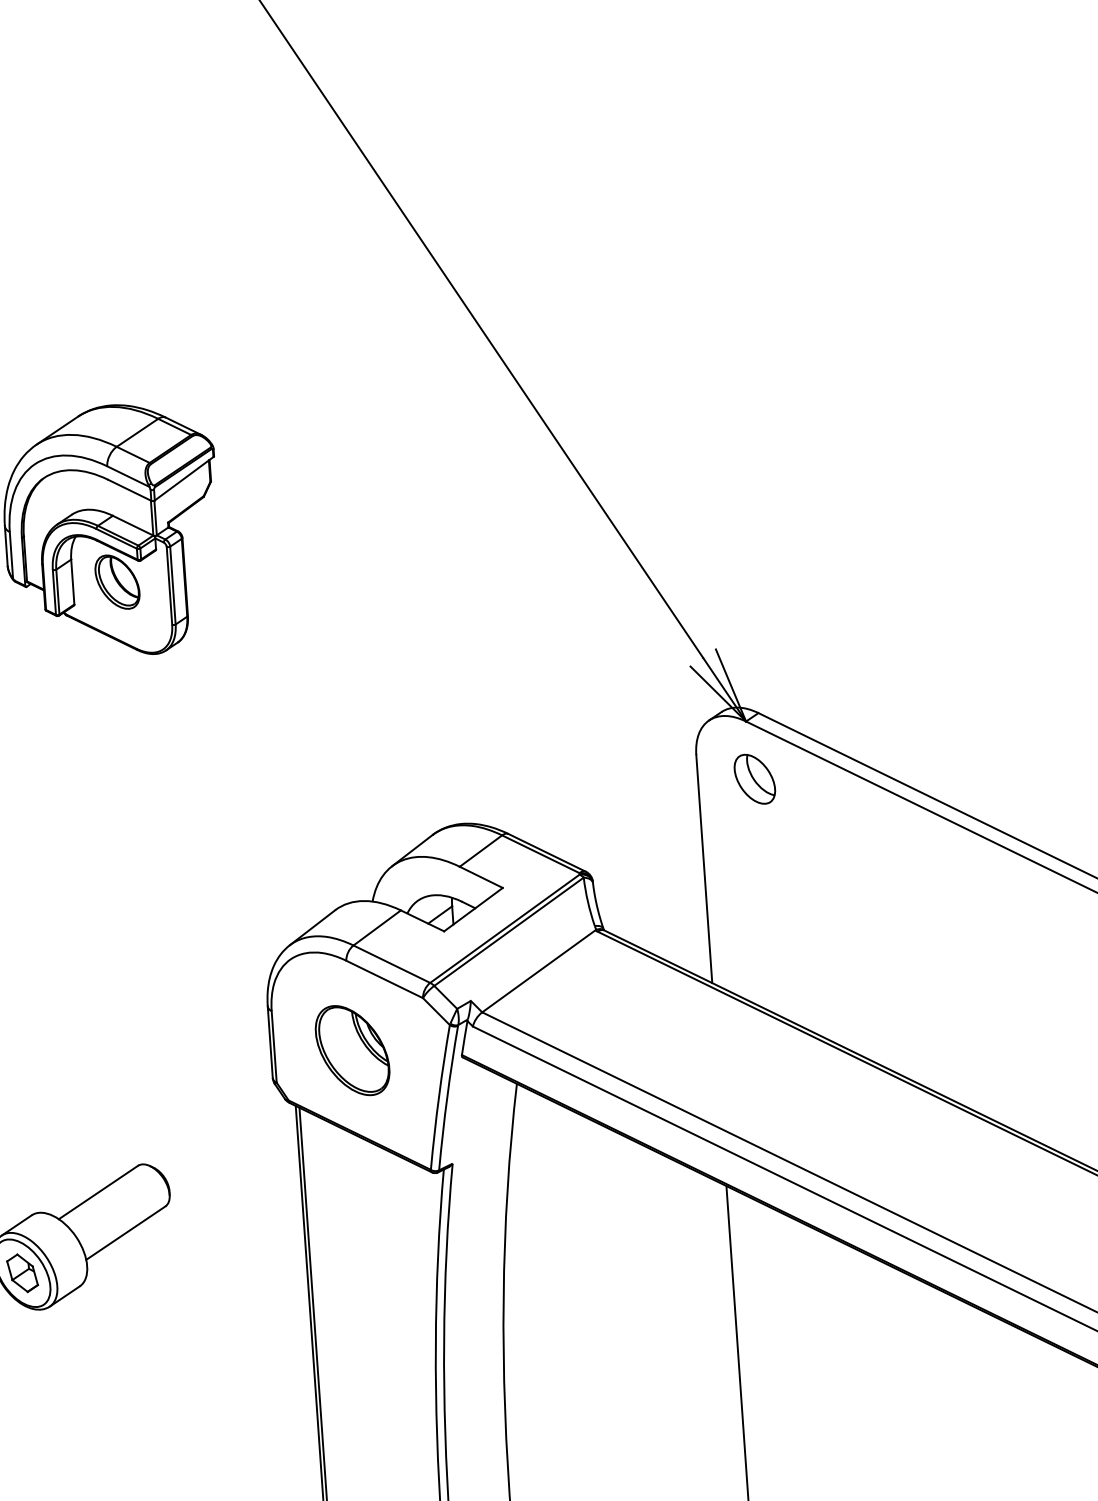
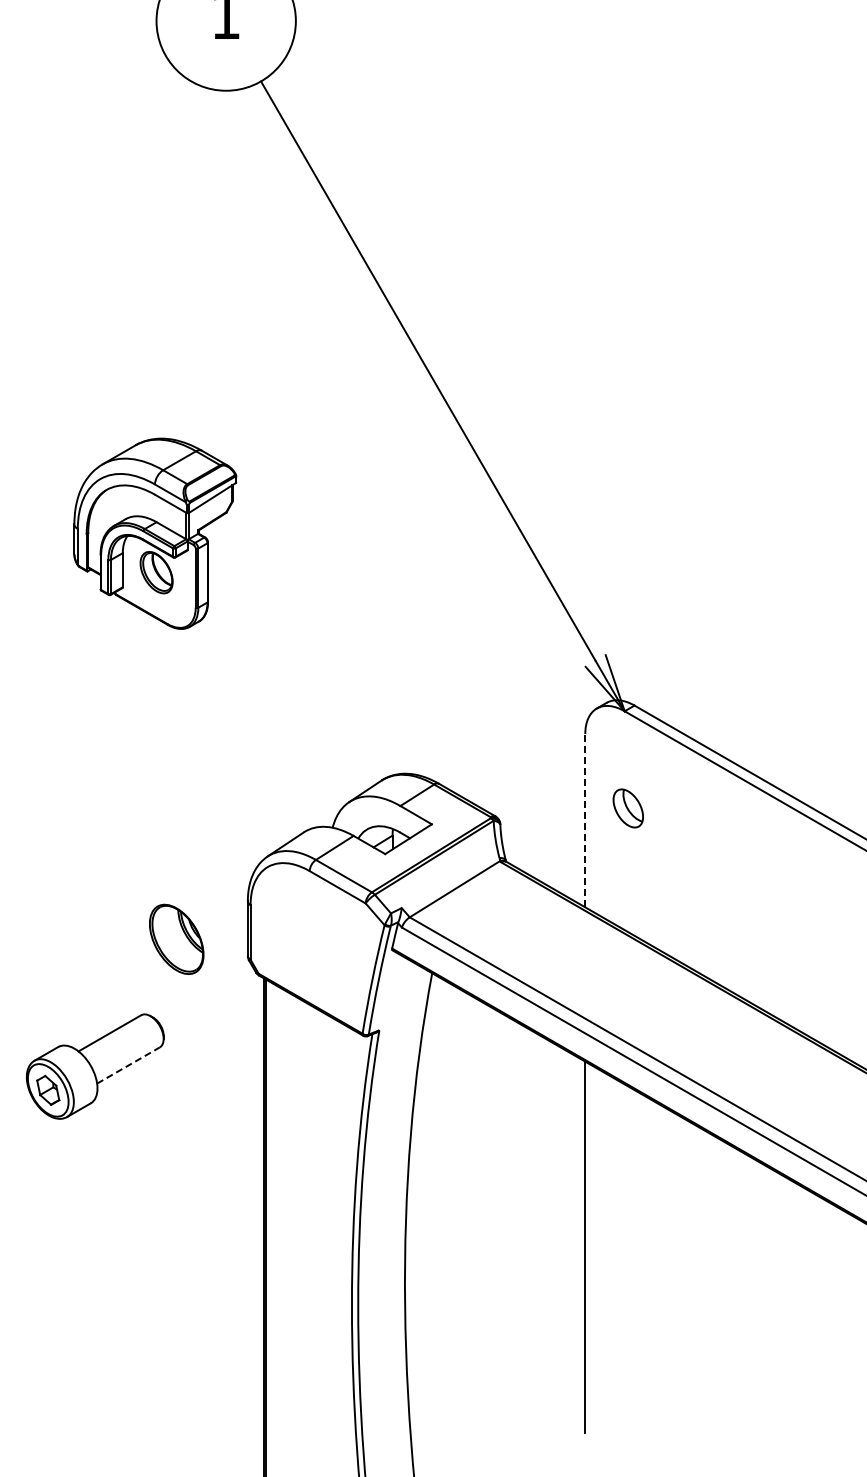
part: (753, 779) -> (627, 808), moved
line: (704, 868) -> (585, 820), solid -> dashed
part: (352, 1049) -> (176, 938), moved
line: (125, 1233) -> (128, 1065), solid -> dashed

